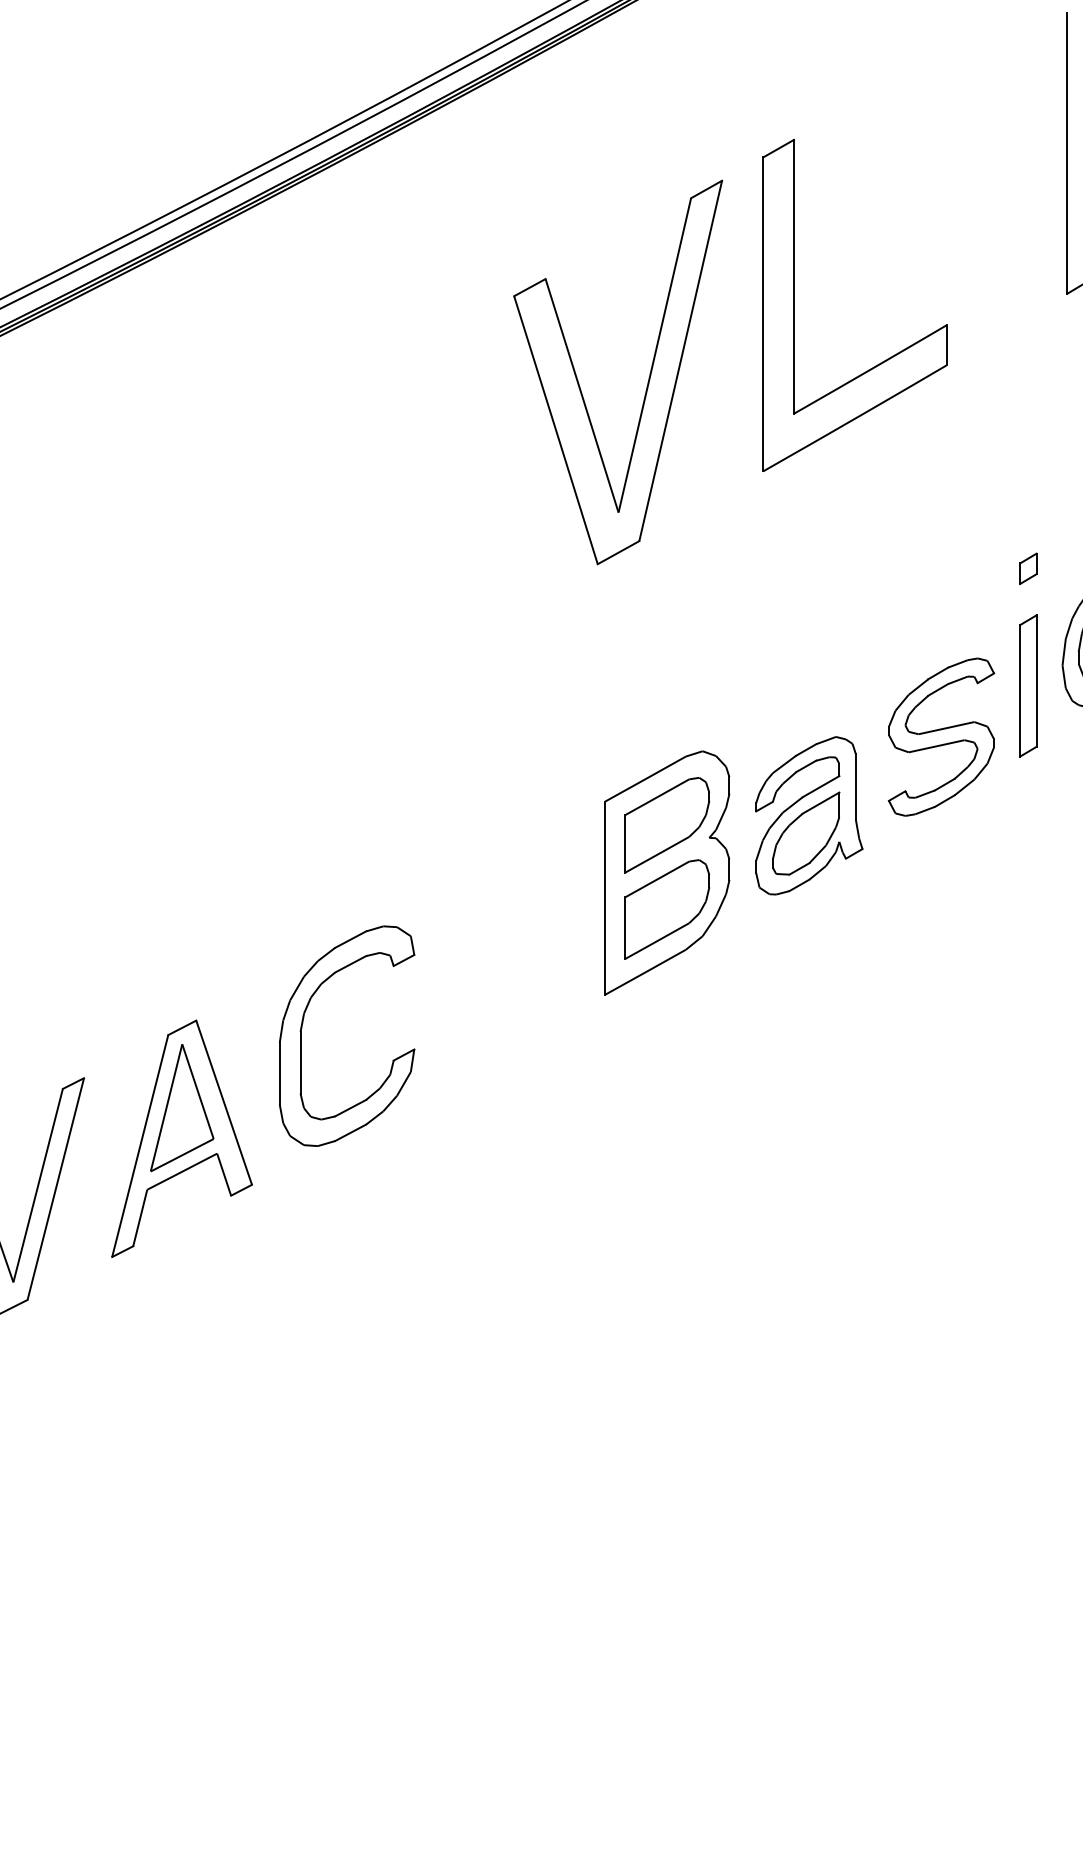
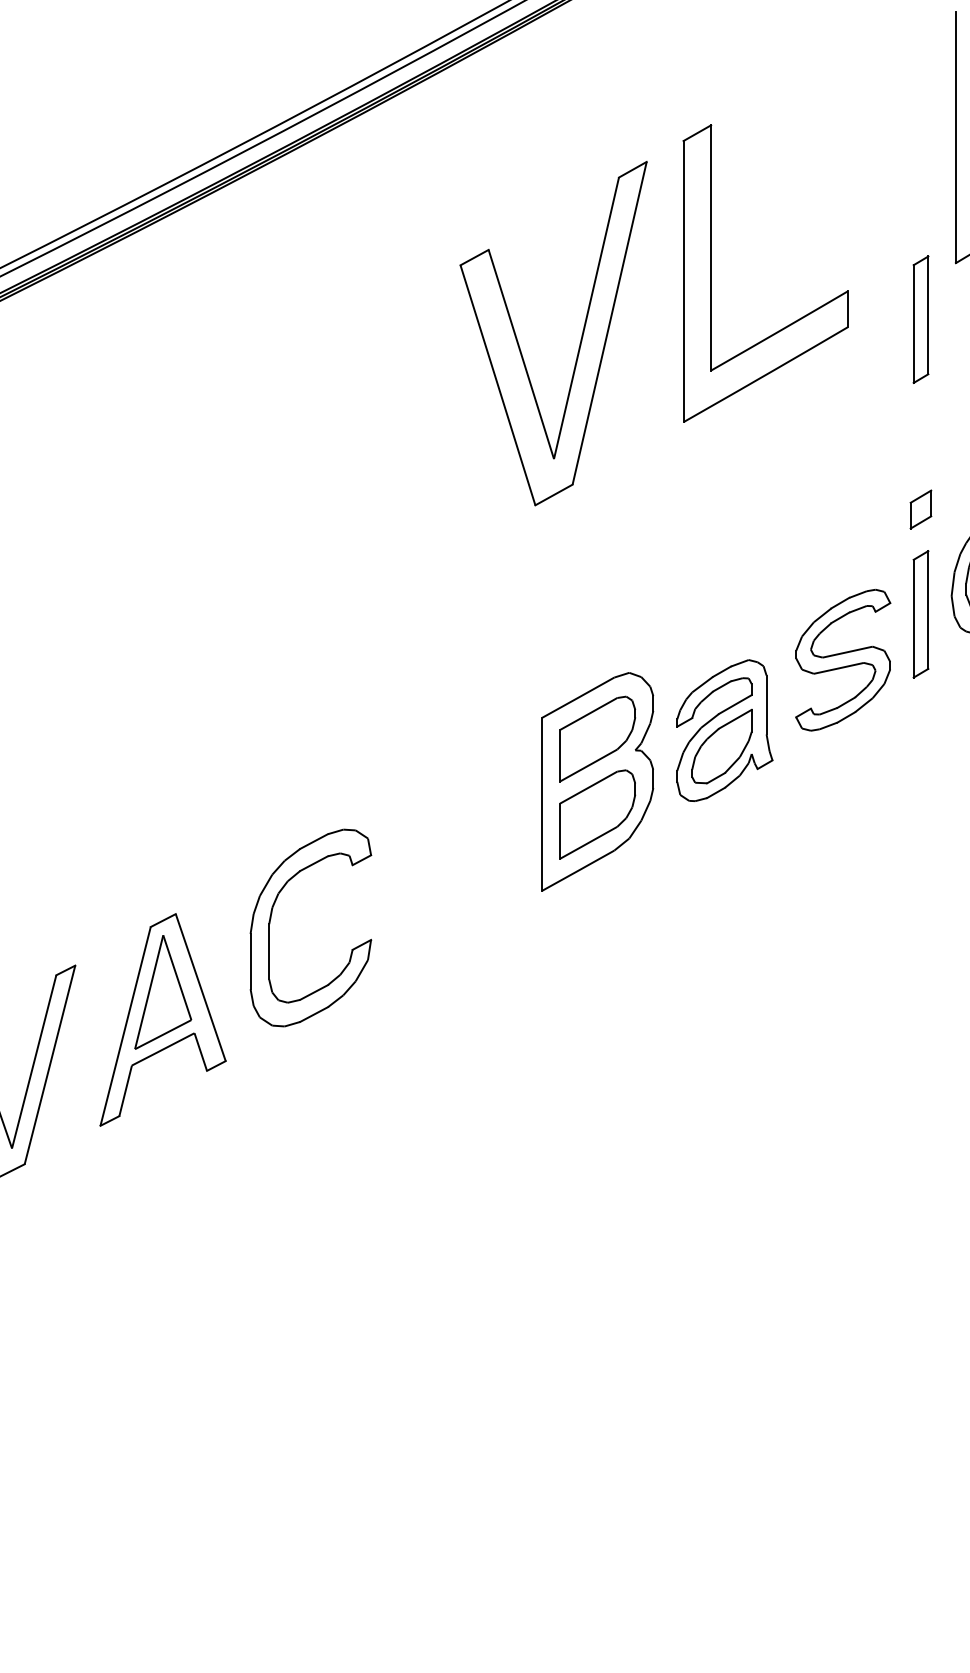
part: (1028, 356) -> (921, 319), added
part: (1028, 568) -> (921, 509), size x1.4

